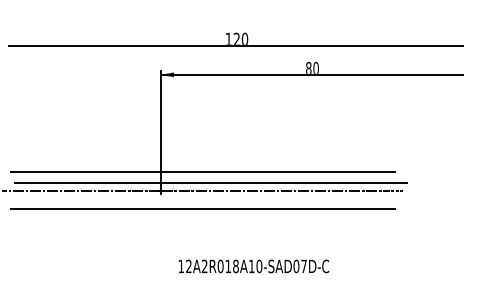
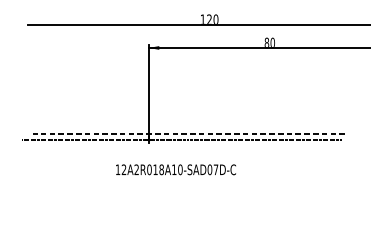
line: (203, 171) -> (182, 125), removed
line: (210, 182) -> (188, 133), solid -> dashed
line: (203, 209) -> (182, 155), removed
text: (253, 266) -> (175, 169), moved

